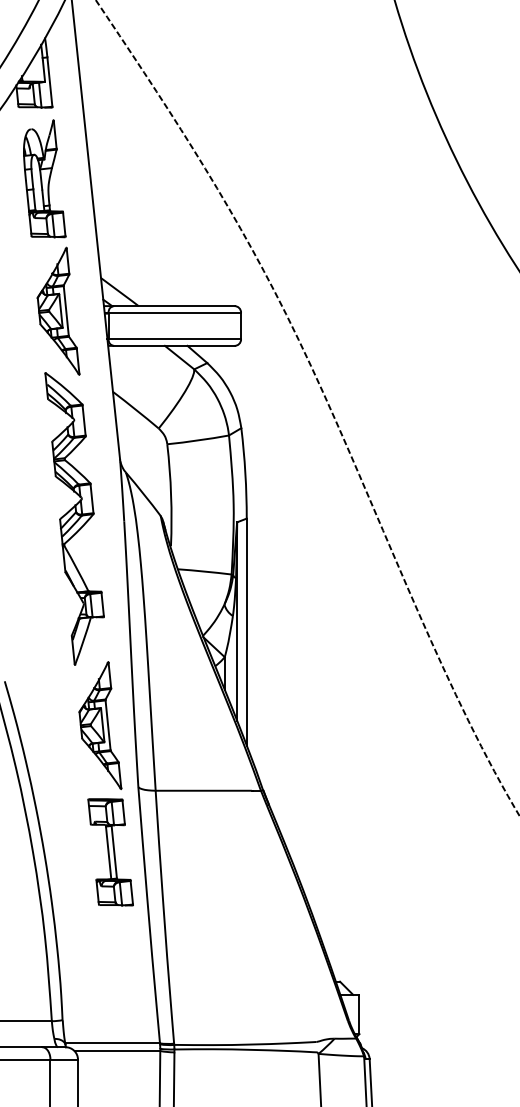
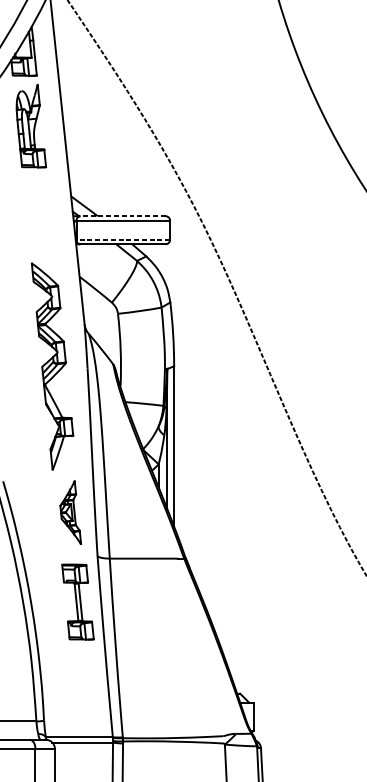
line: (173, 306) -> (122, 216), solid -> dashed
part: (58, 310) -> (41, 219), removed
line: (174, 339) -> (123, 239), solid -> dashed
part: (100, 725) -> (70, 512), size x0.7

